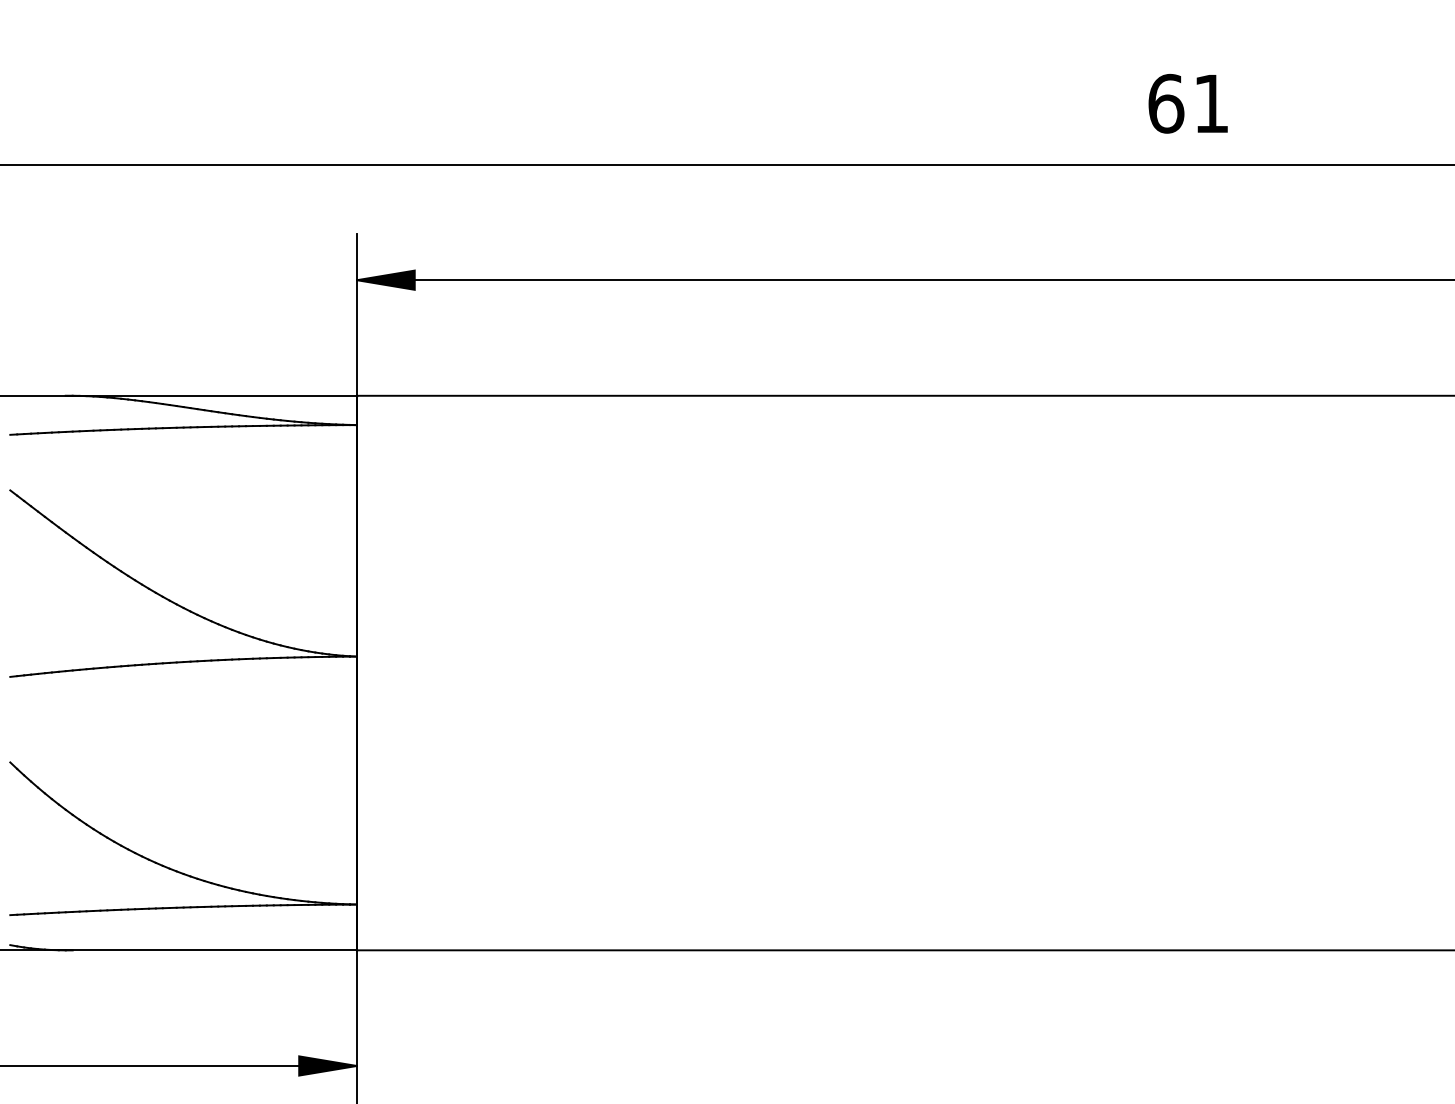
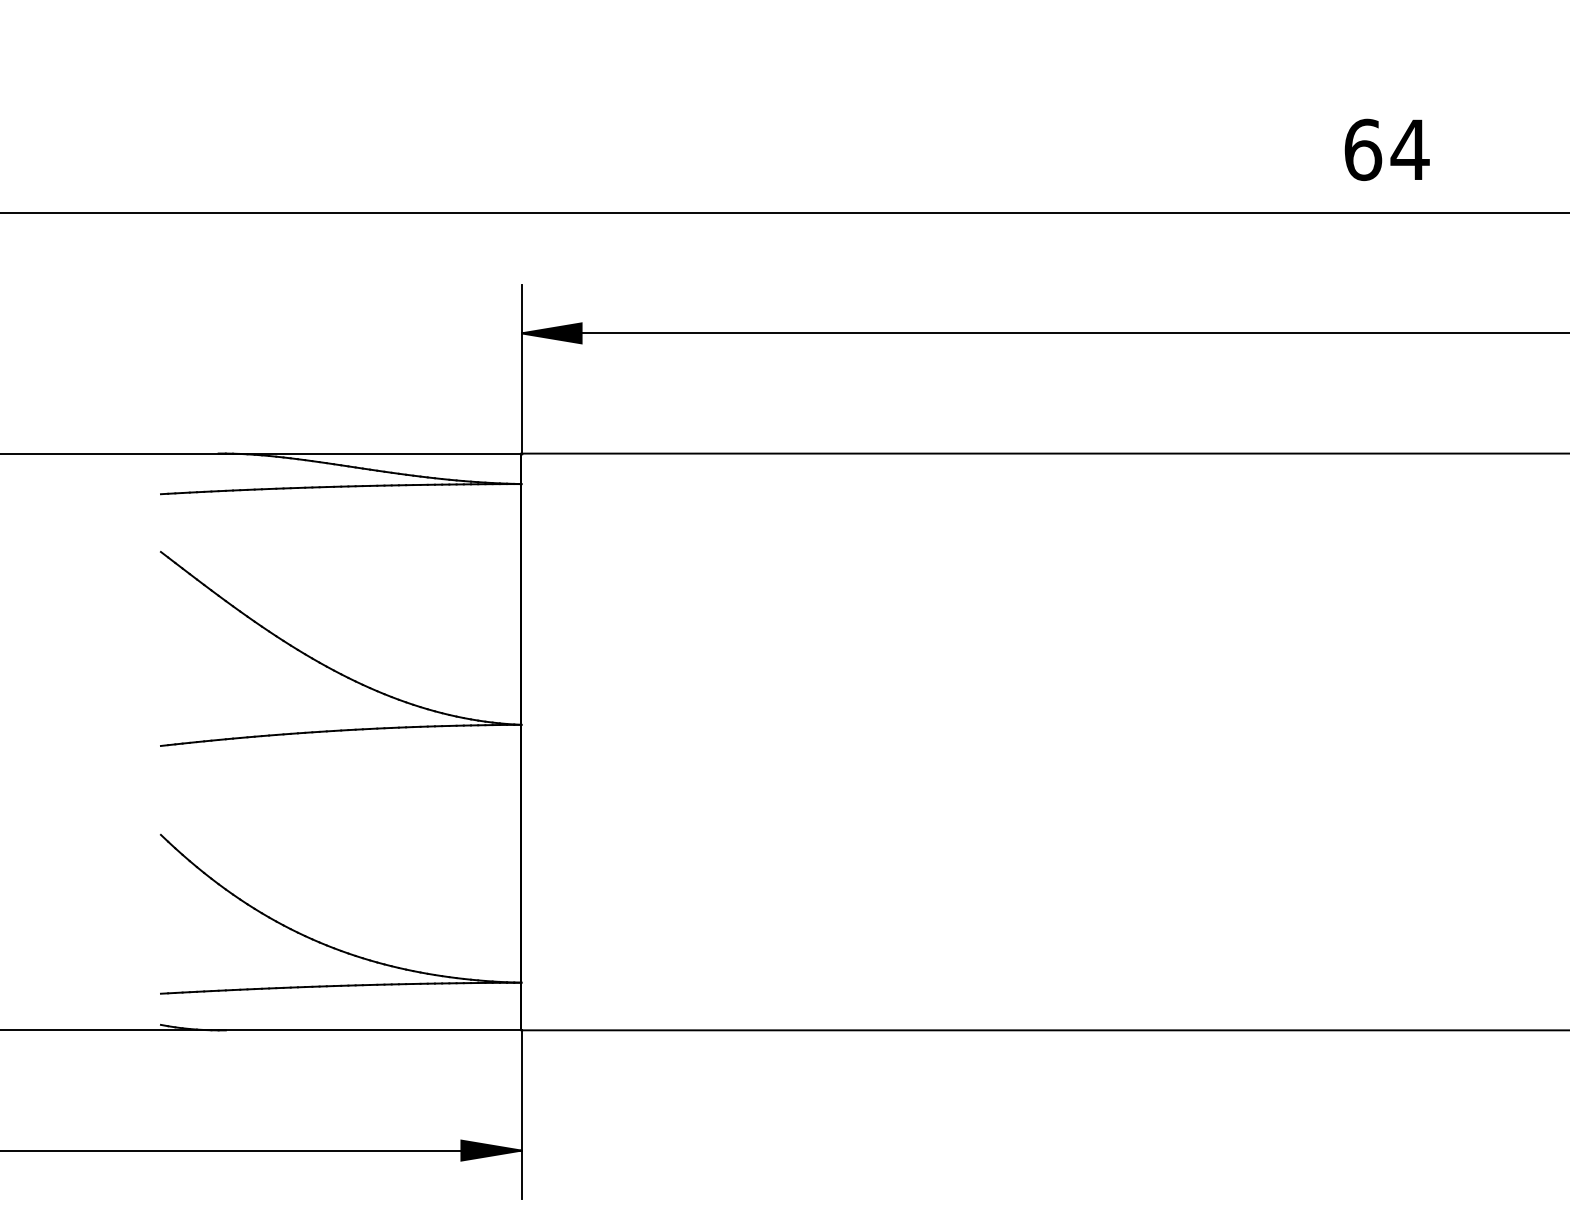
text: (1210, 103) -> (1409, 149), 61 -> 64

